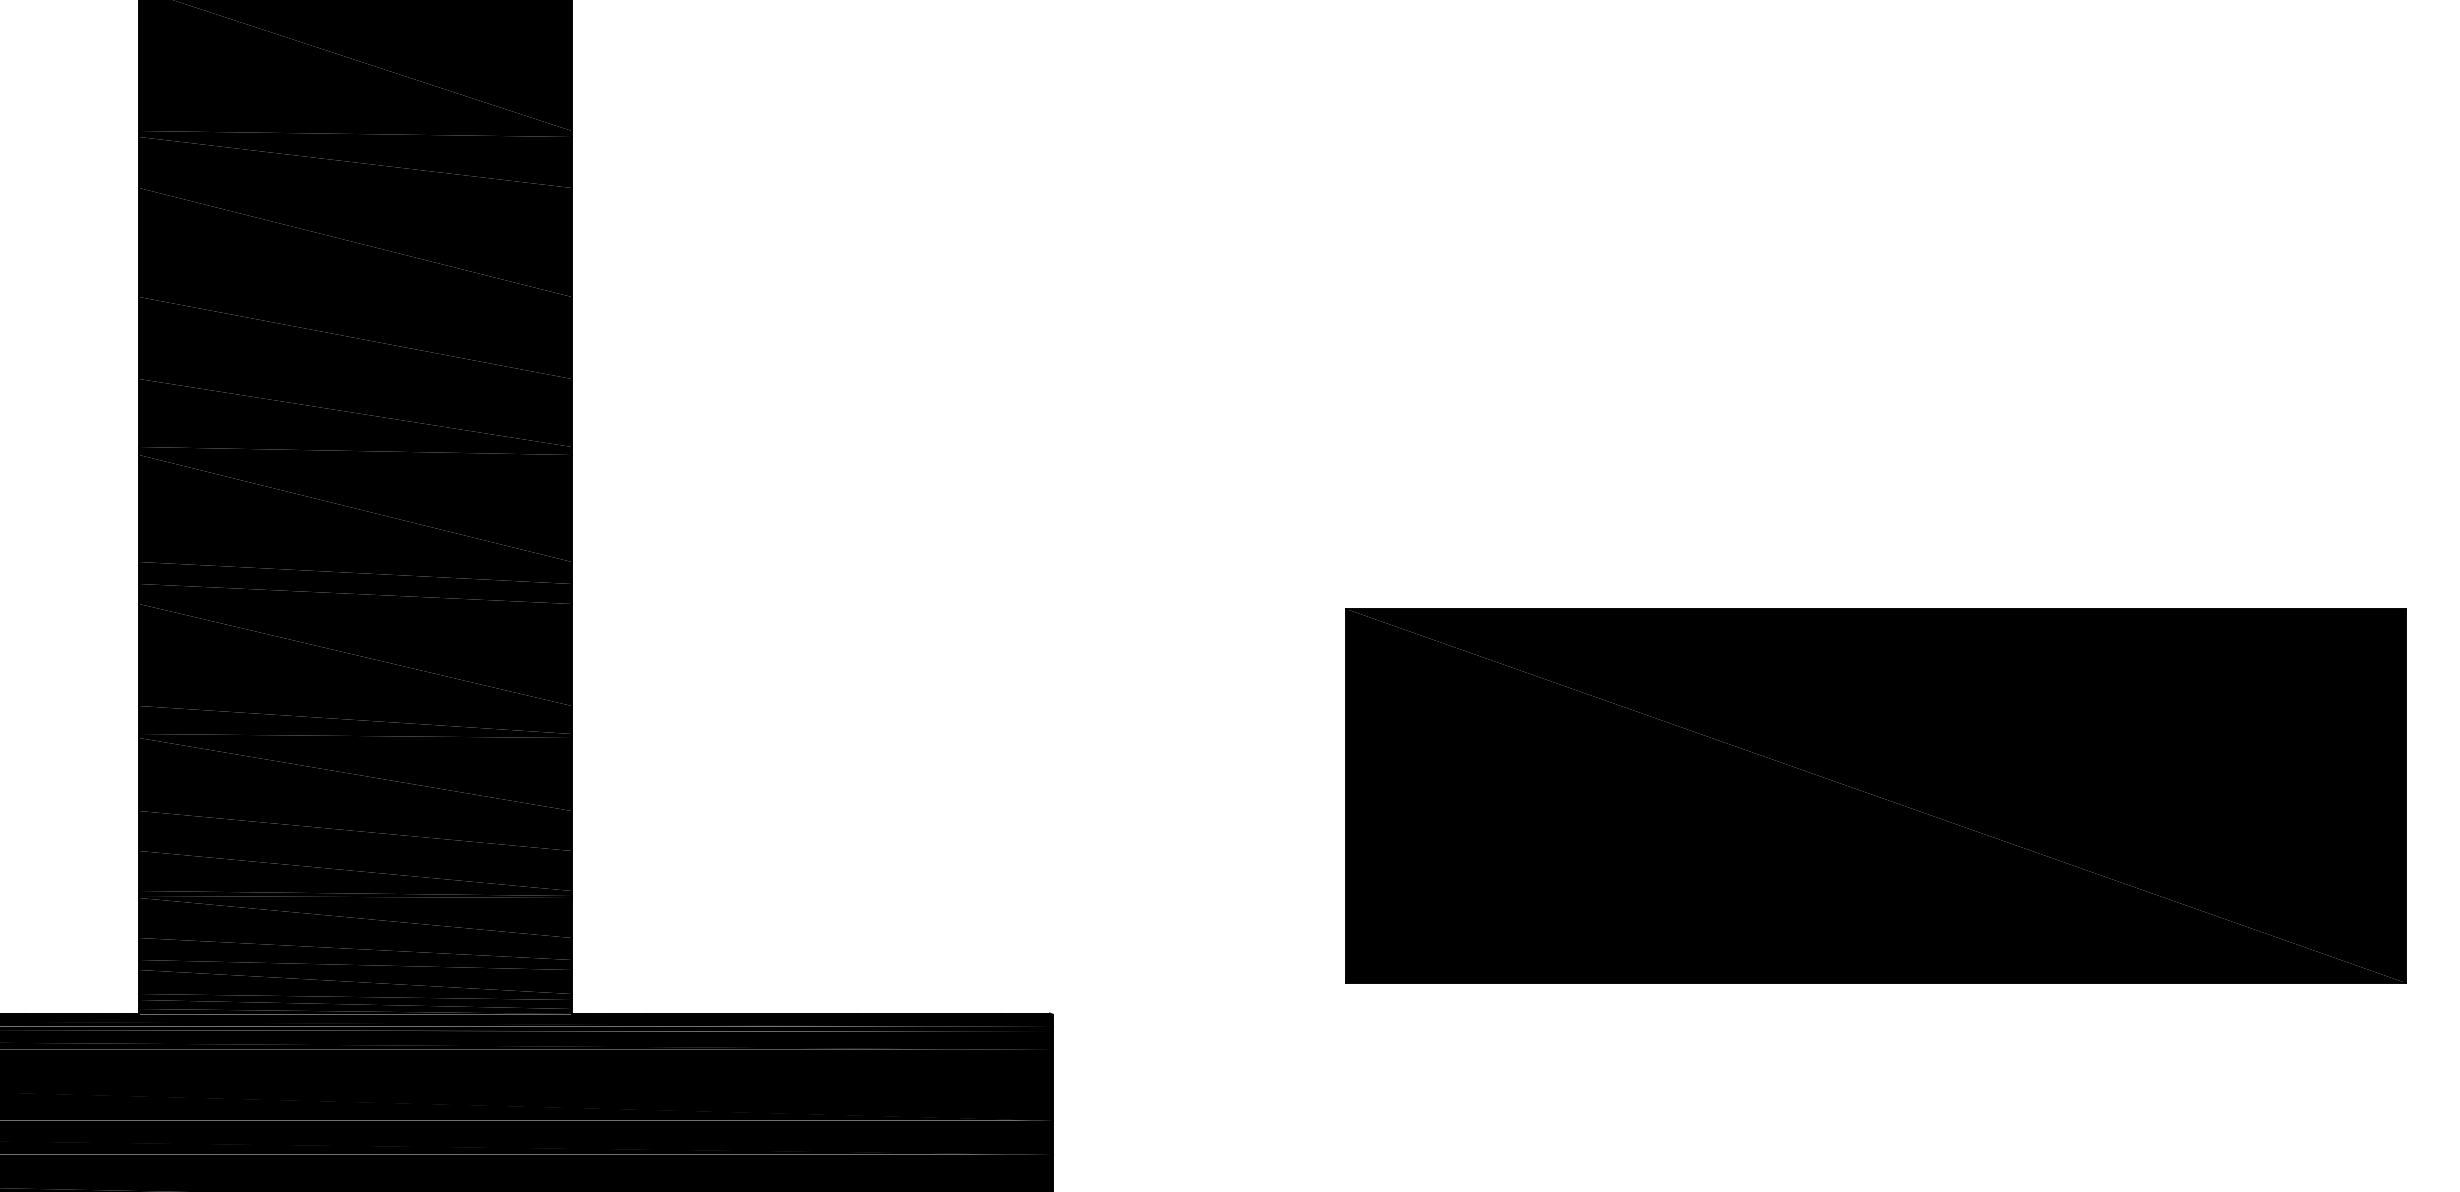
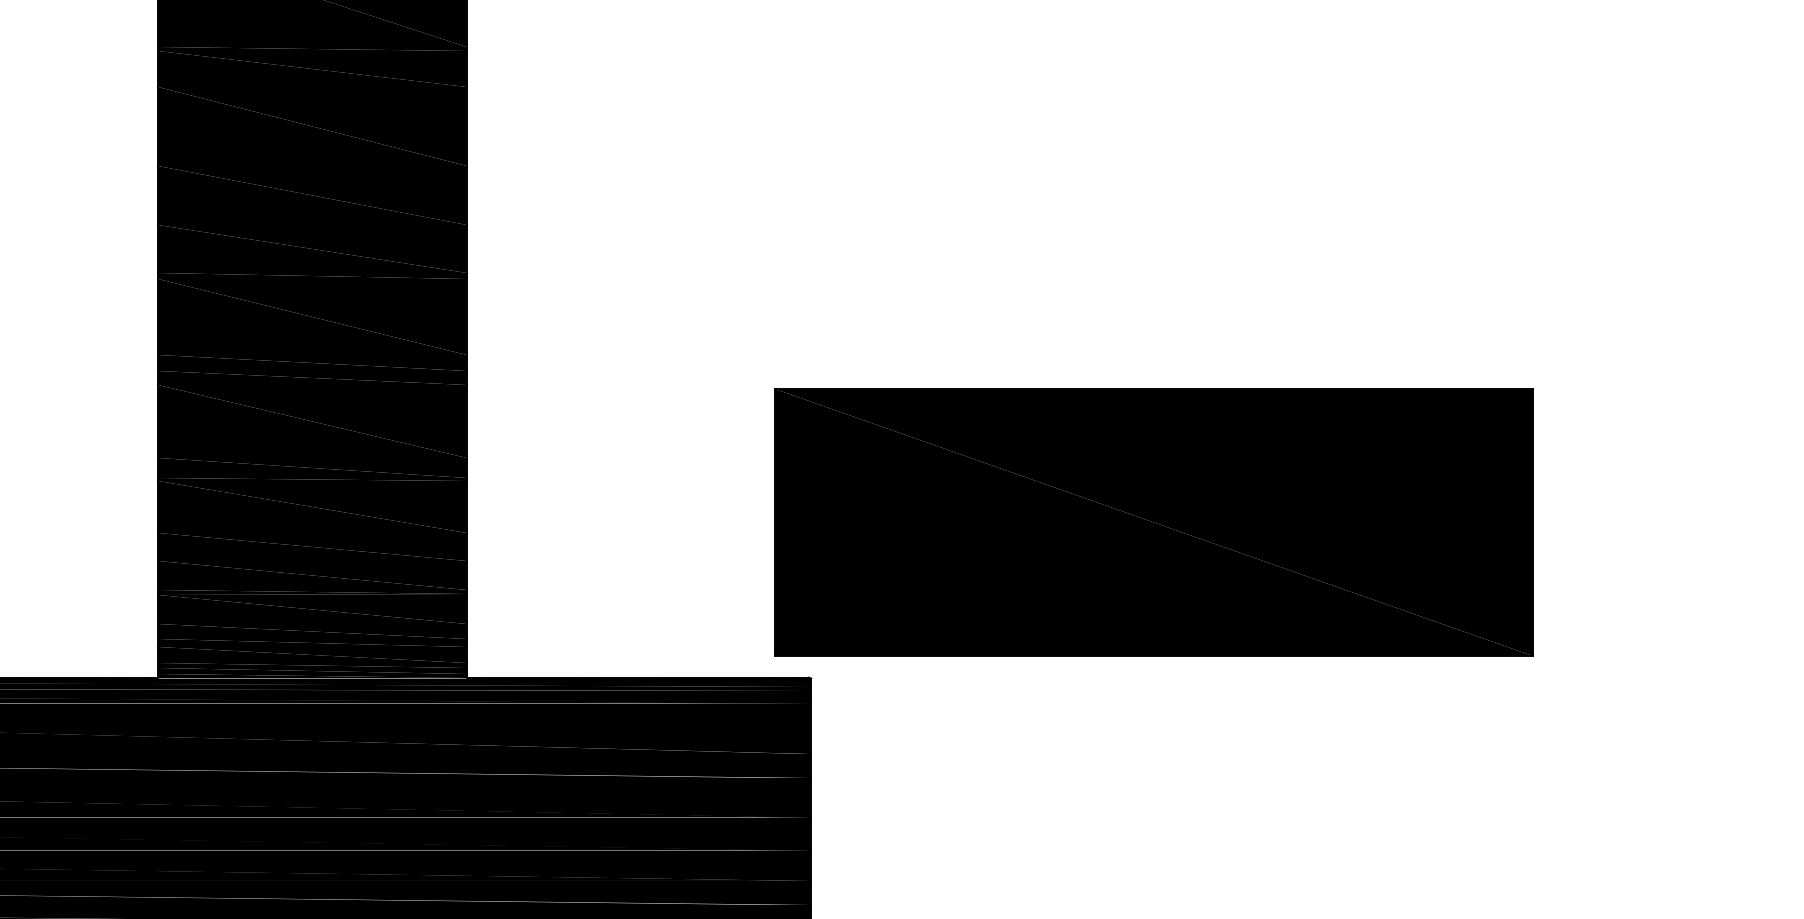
part: (1874, 796) -> (1153, 522), moved

